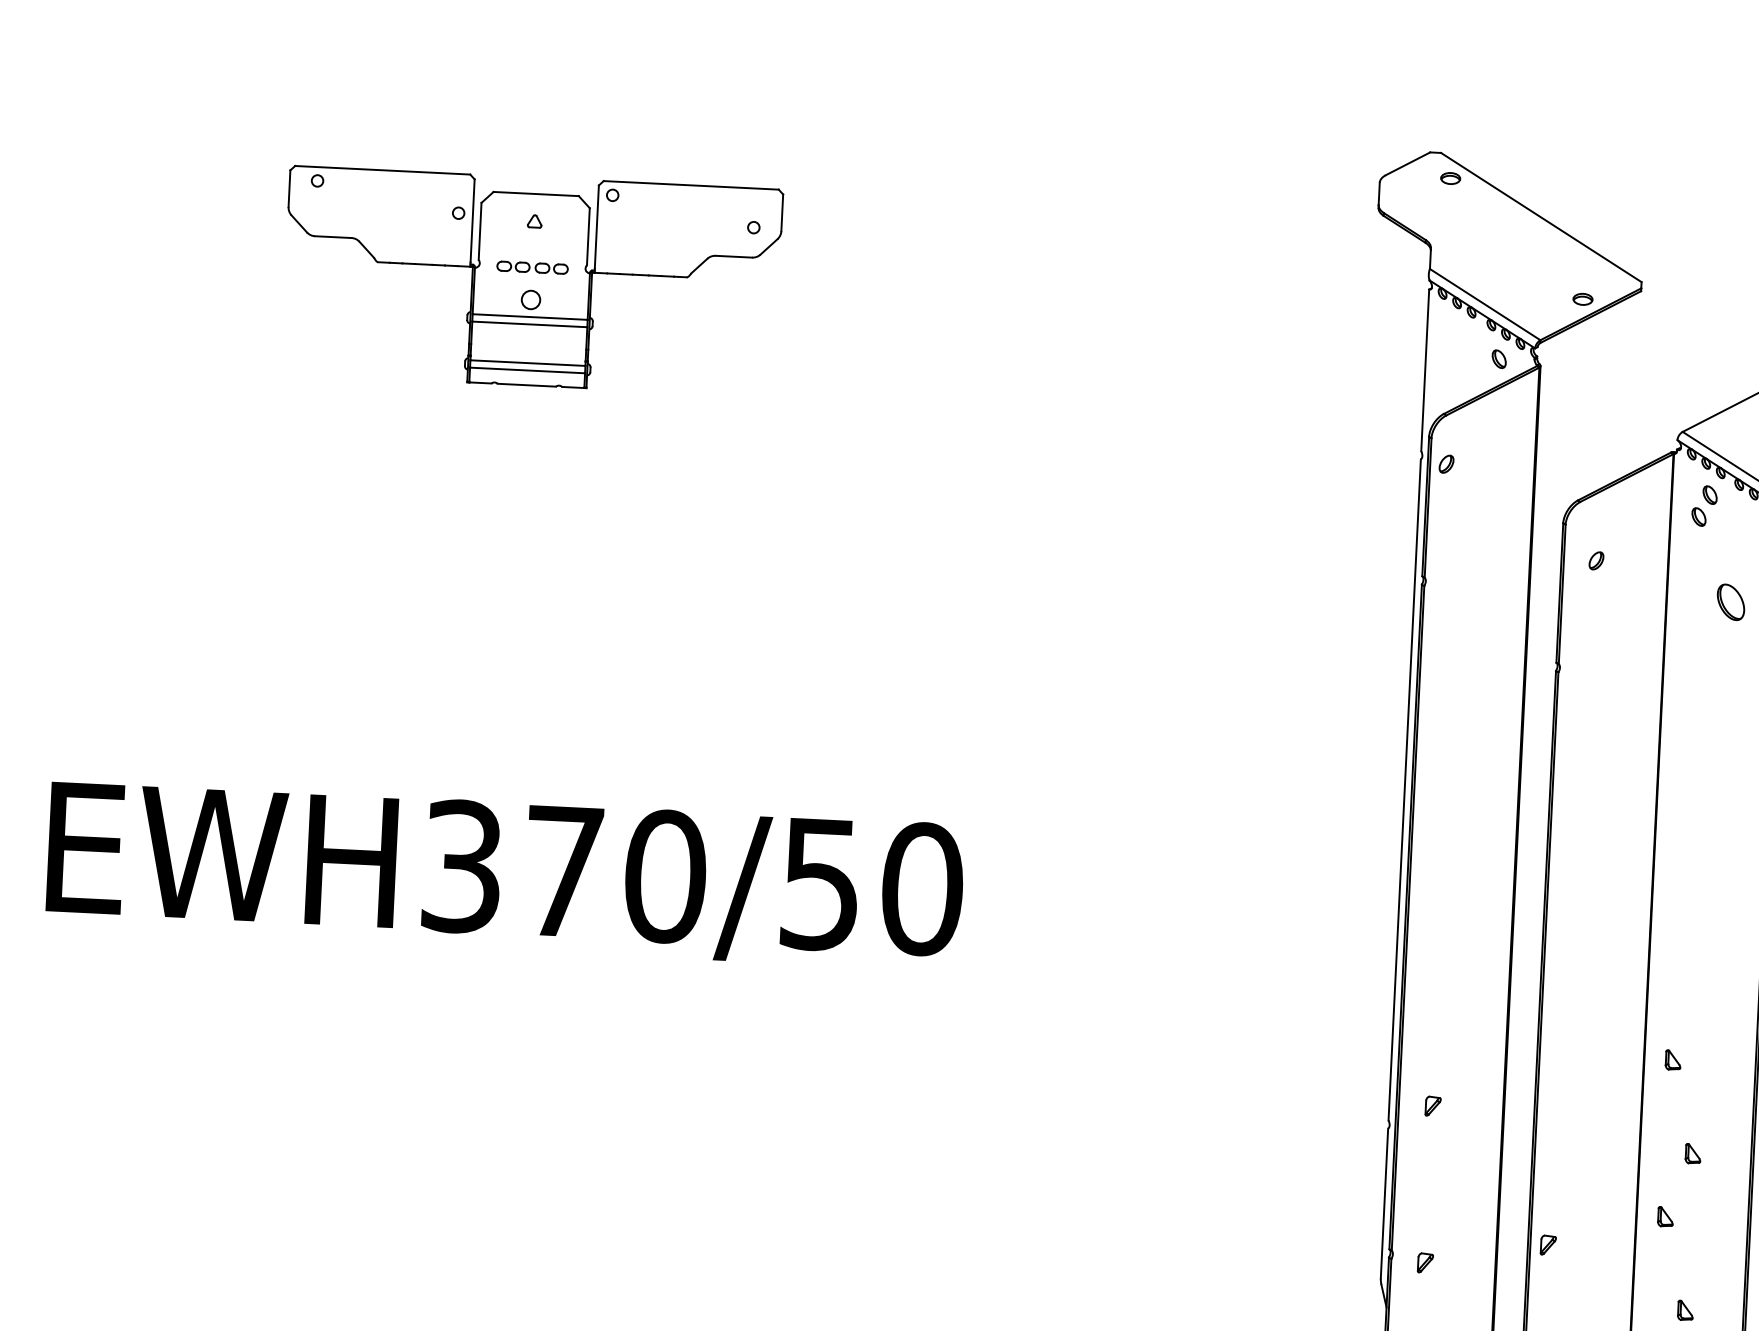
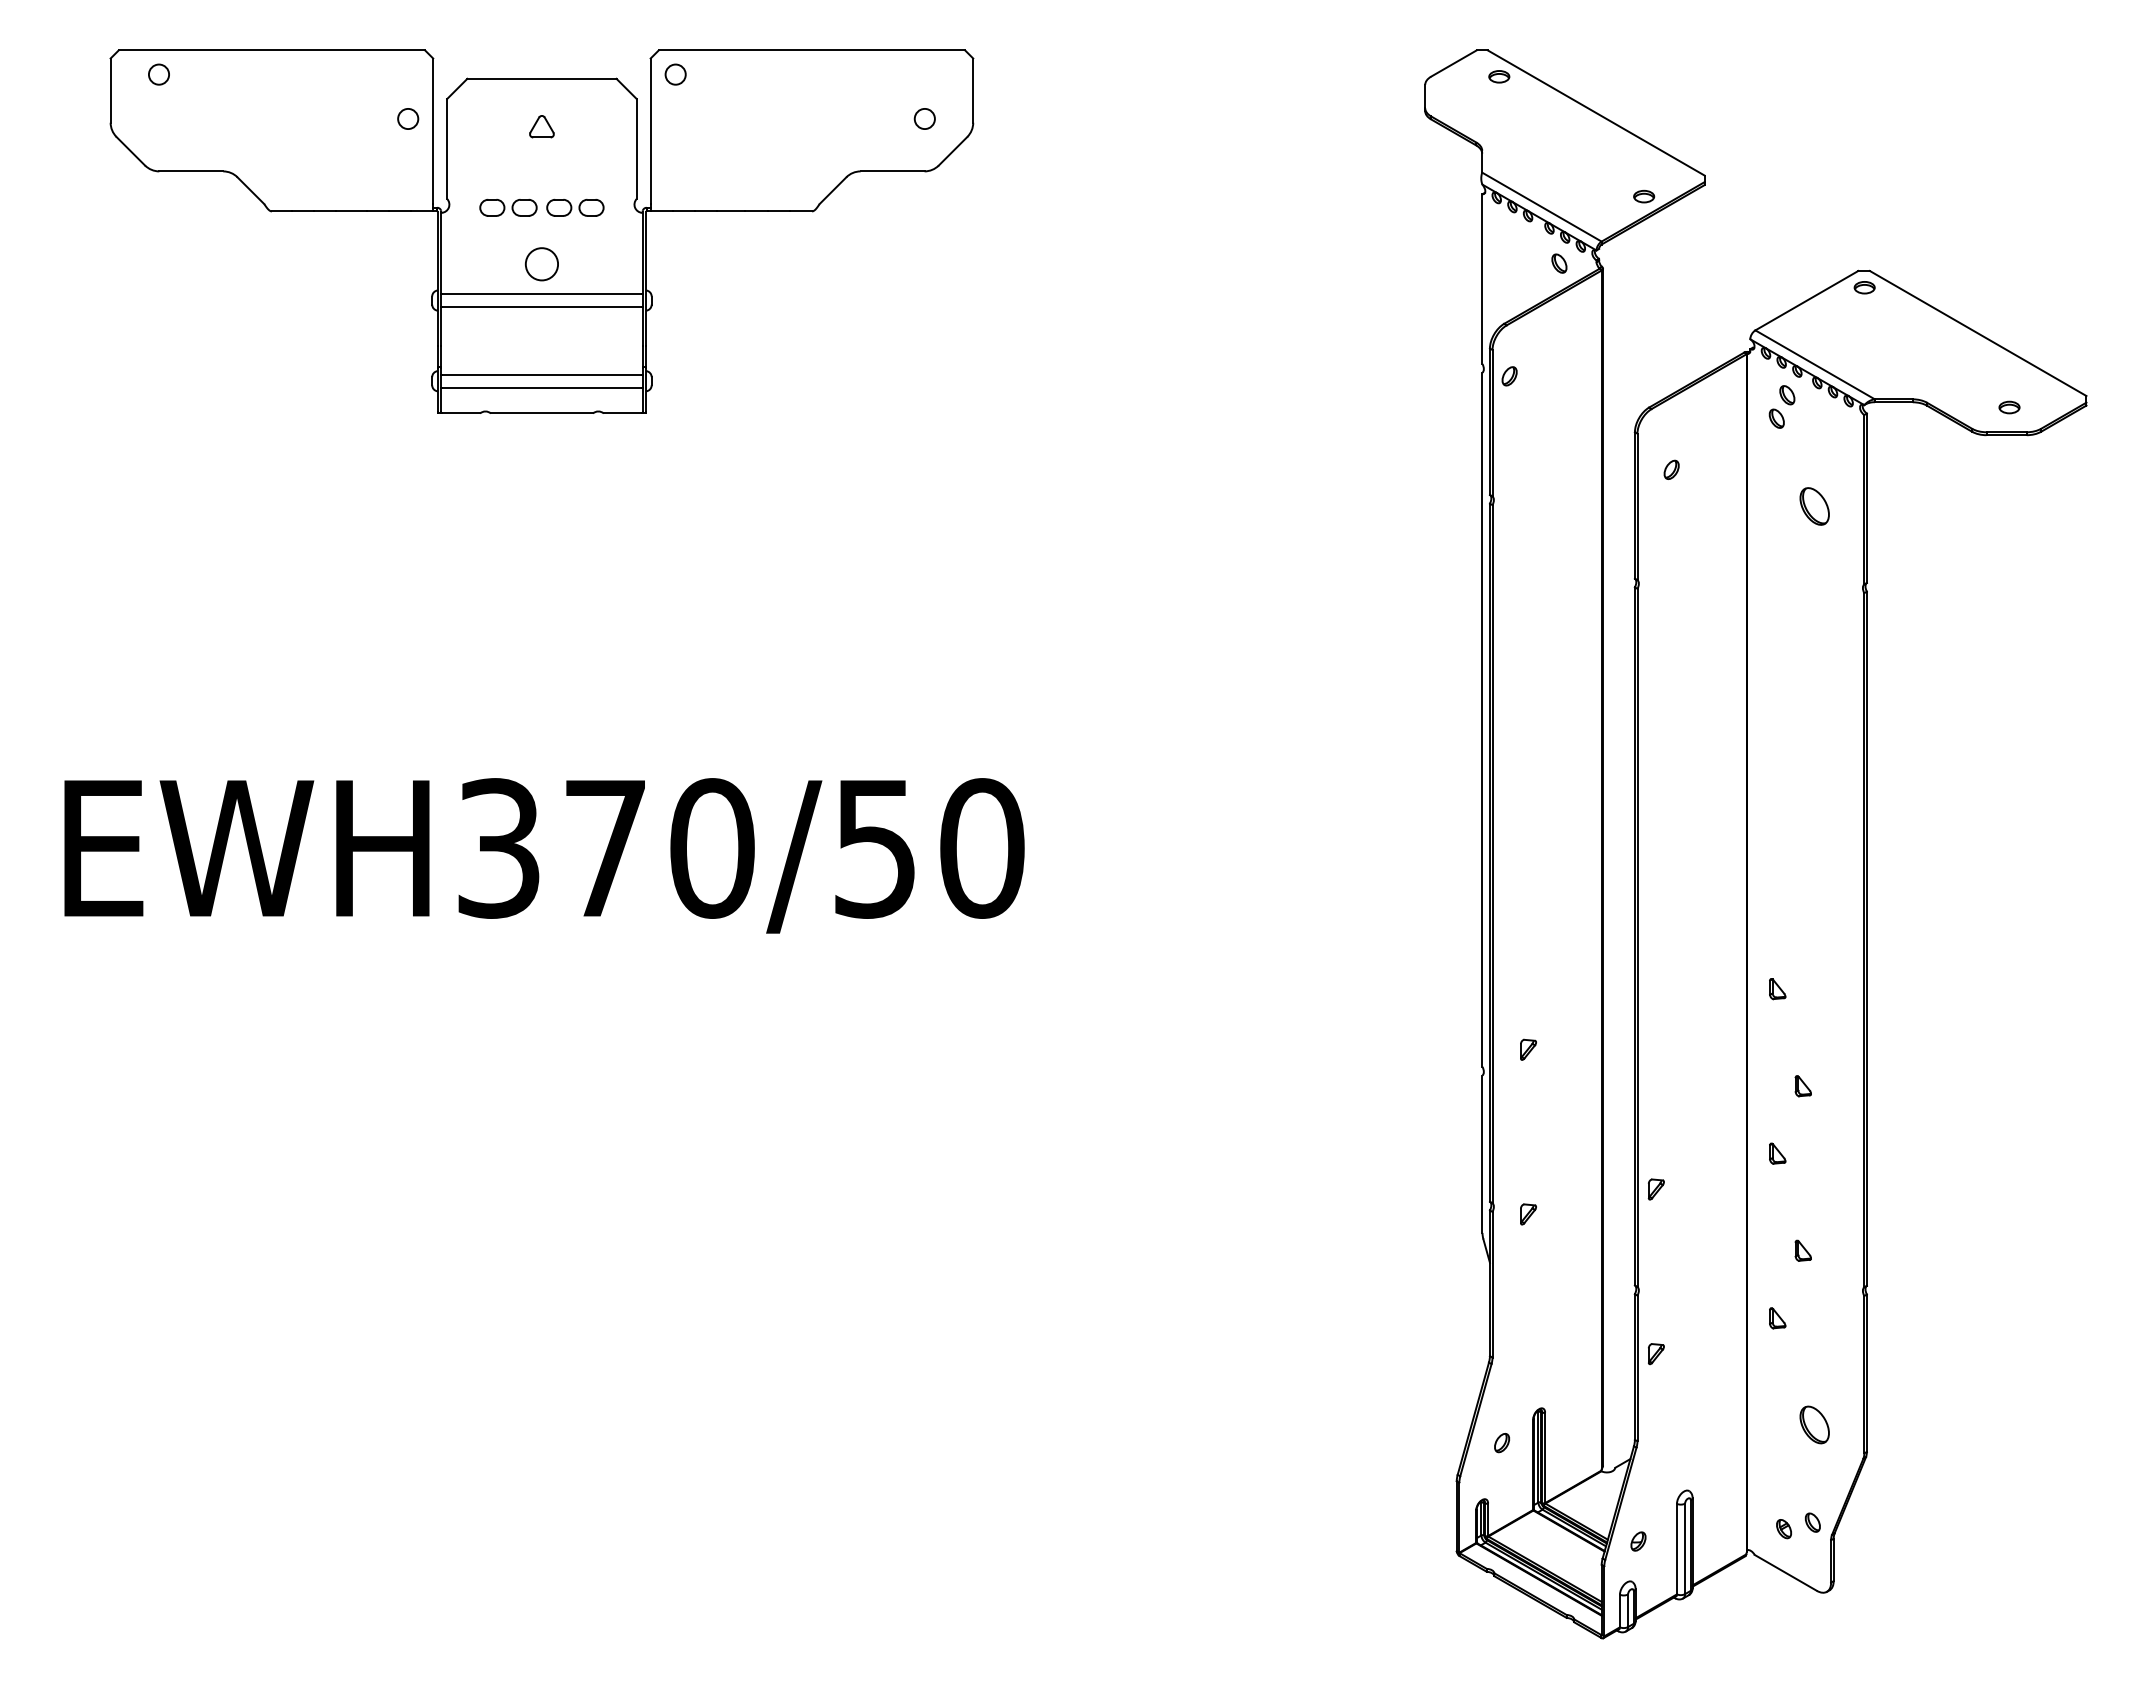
part: (531, 281) -> (541, 231), size x1.67

